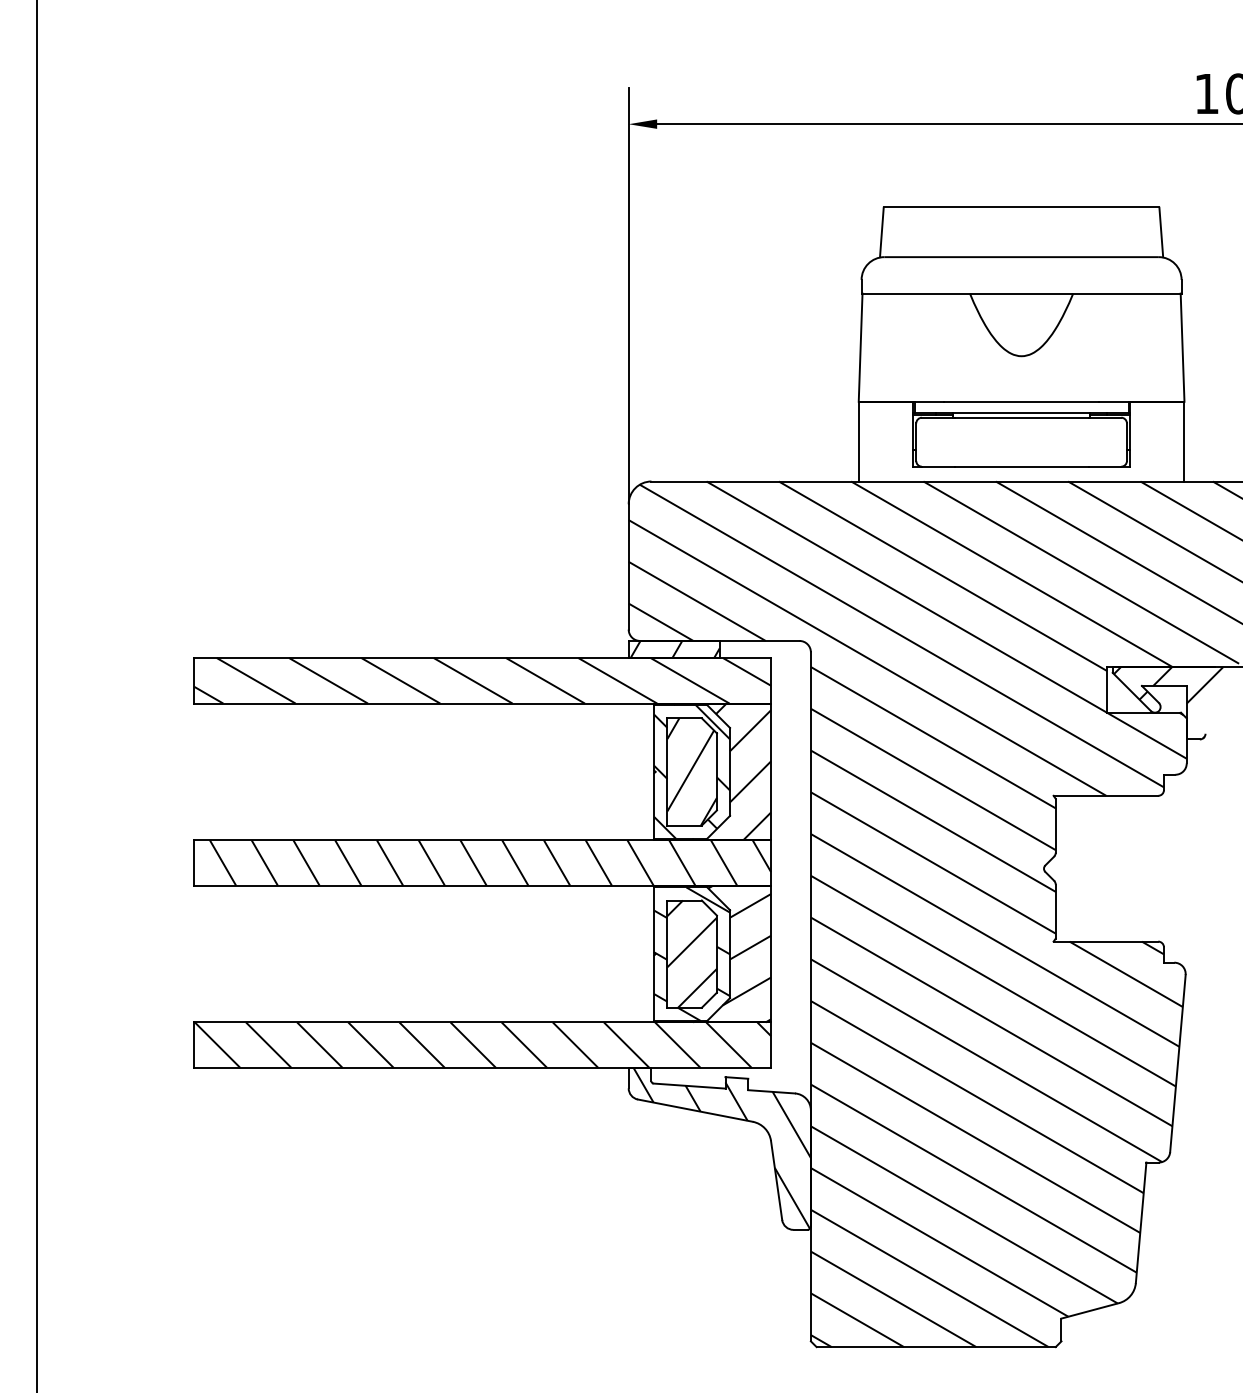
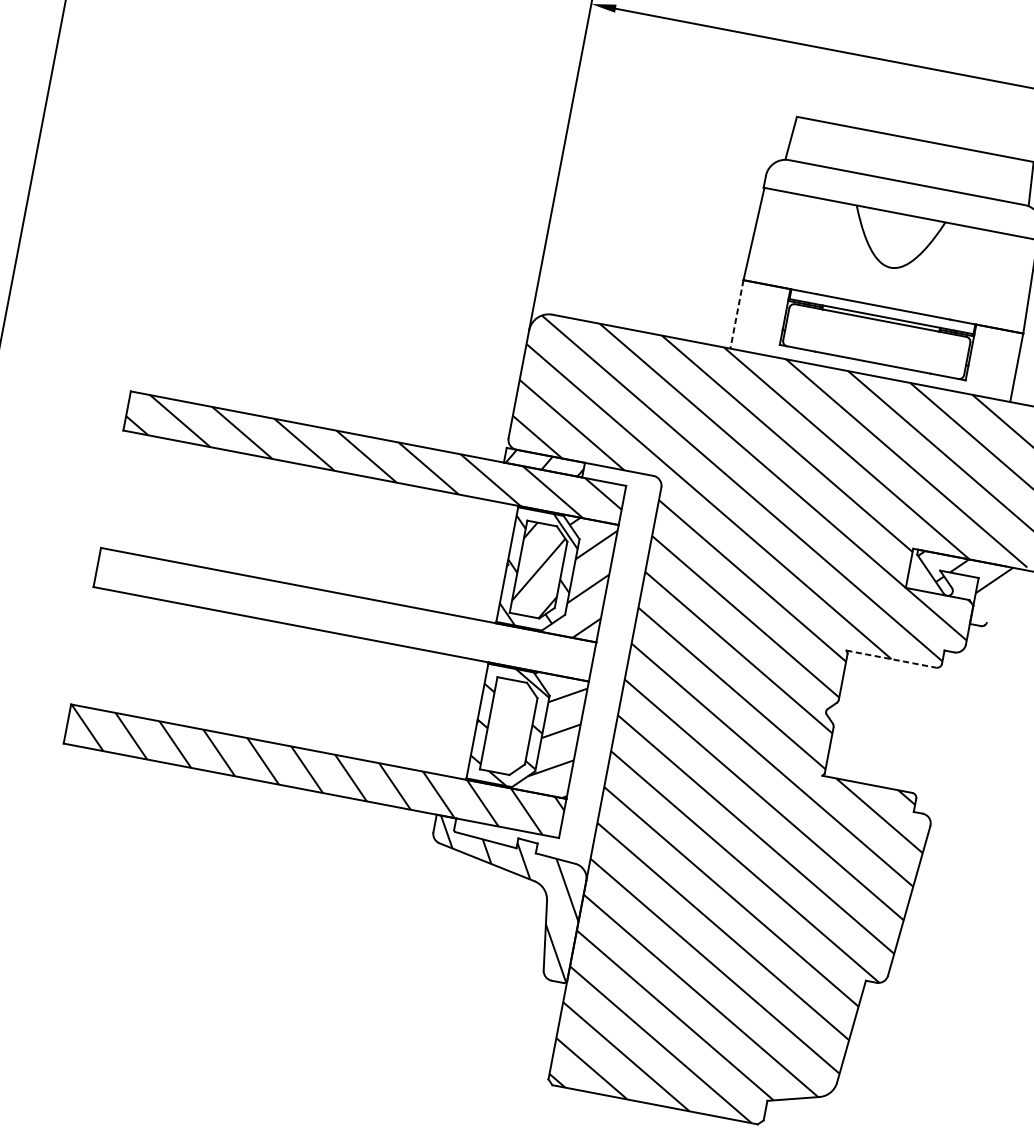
line: (858, 441) -> (736, 314), solid -> dashed
line: (1106, 795) -> (891, 658), solid -> dashed
hatch: (482, 862) -> (344, 614), removed
hatch: (691, 953) -> (509, 726), removed

